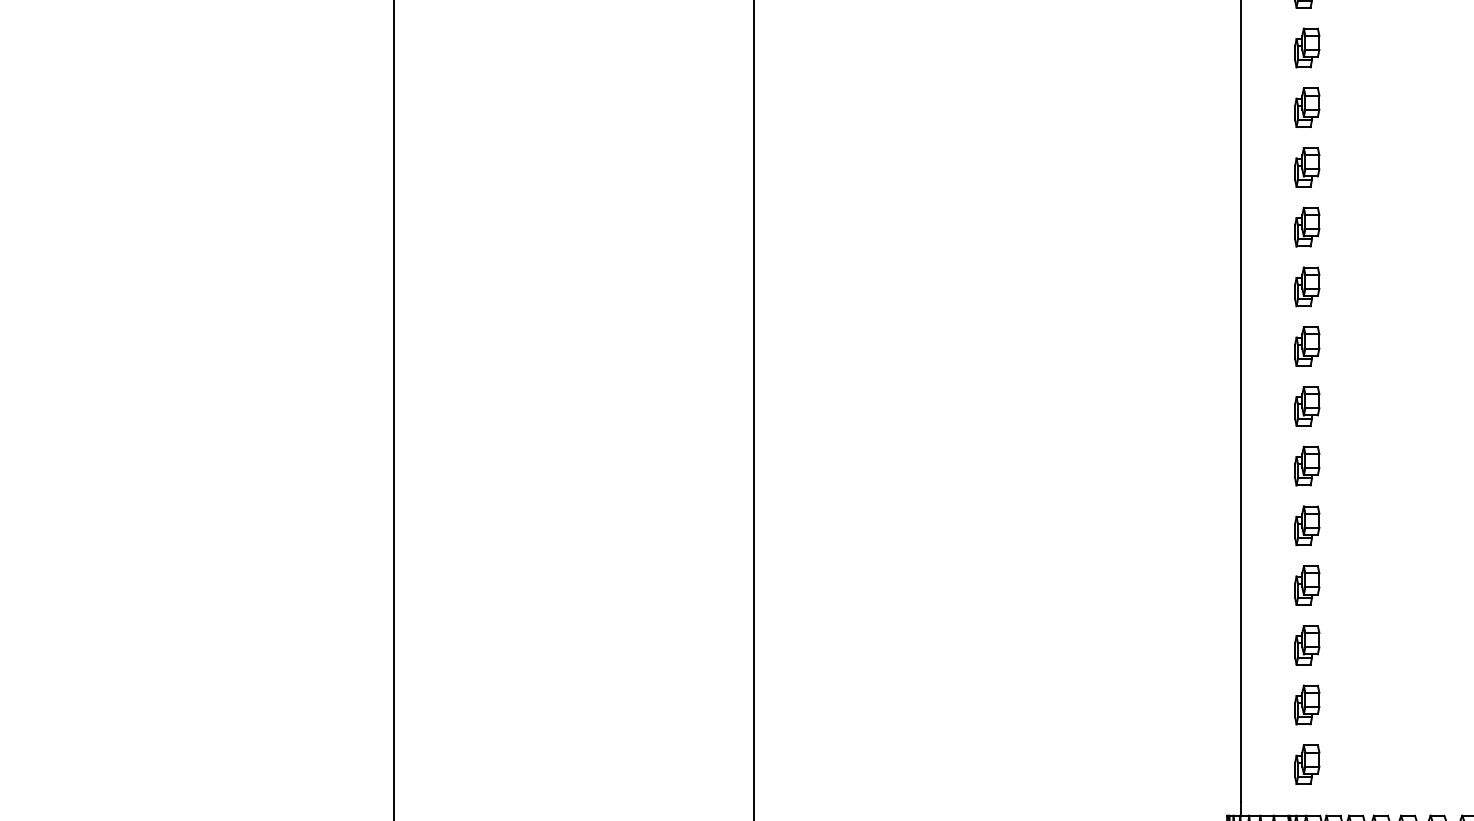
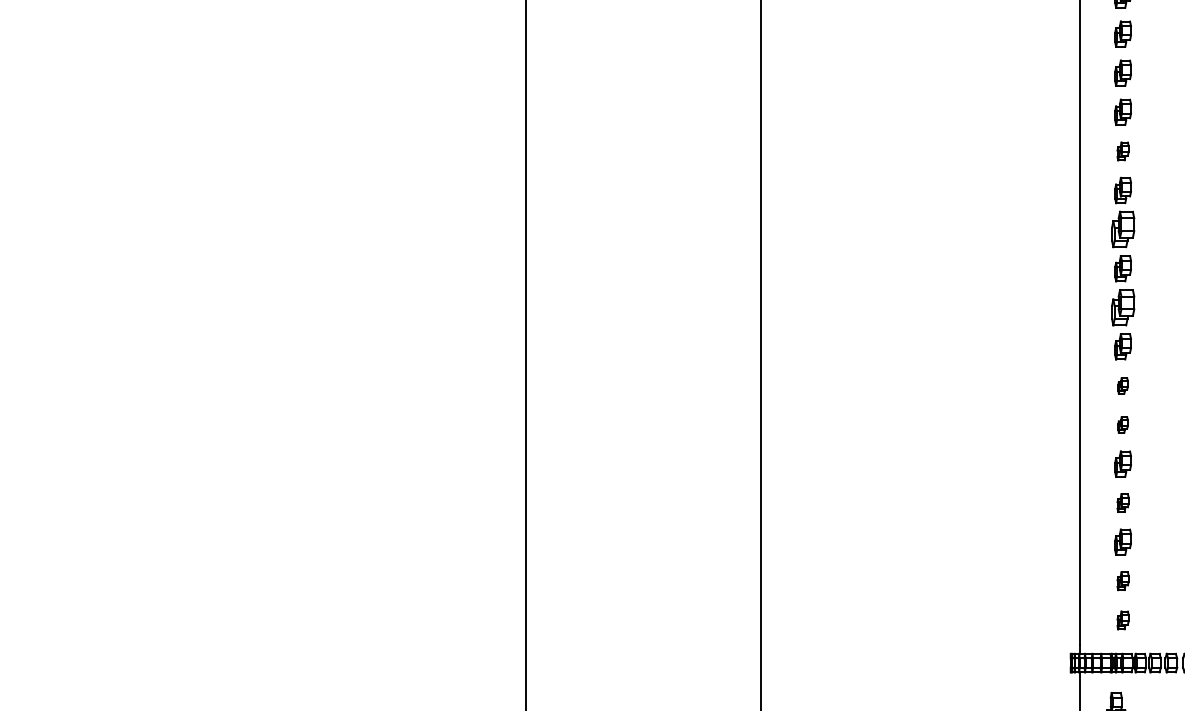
part: (1306, 48) -> (1122, 151), size x0.7
part: (1306, 167) -> (1122, 229), size x1.4
part: (1306, 286) -> (1122, 307), size x1.4
part: (1306, 405) -> (1122, 385), size x0.6
part: (1306, 465) -> (1122, 424), size x0.6
part: (1306, 584) -> (1122, 502), size x0.7
part: (1306, 703) -> (1122, 580), size x0.7
part: (1306, 764) -> (1122, 620), size x0.7

